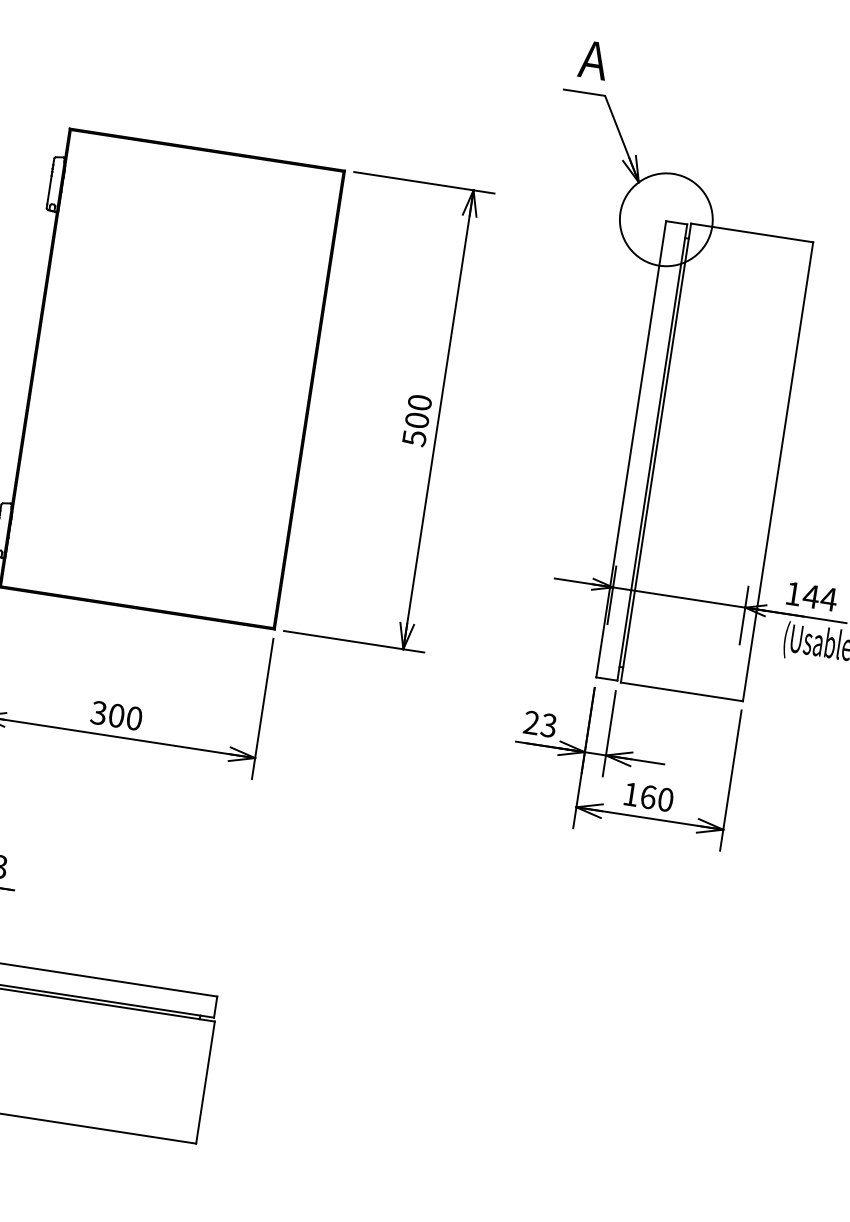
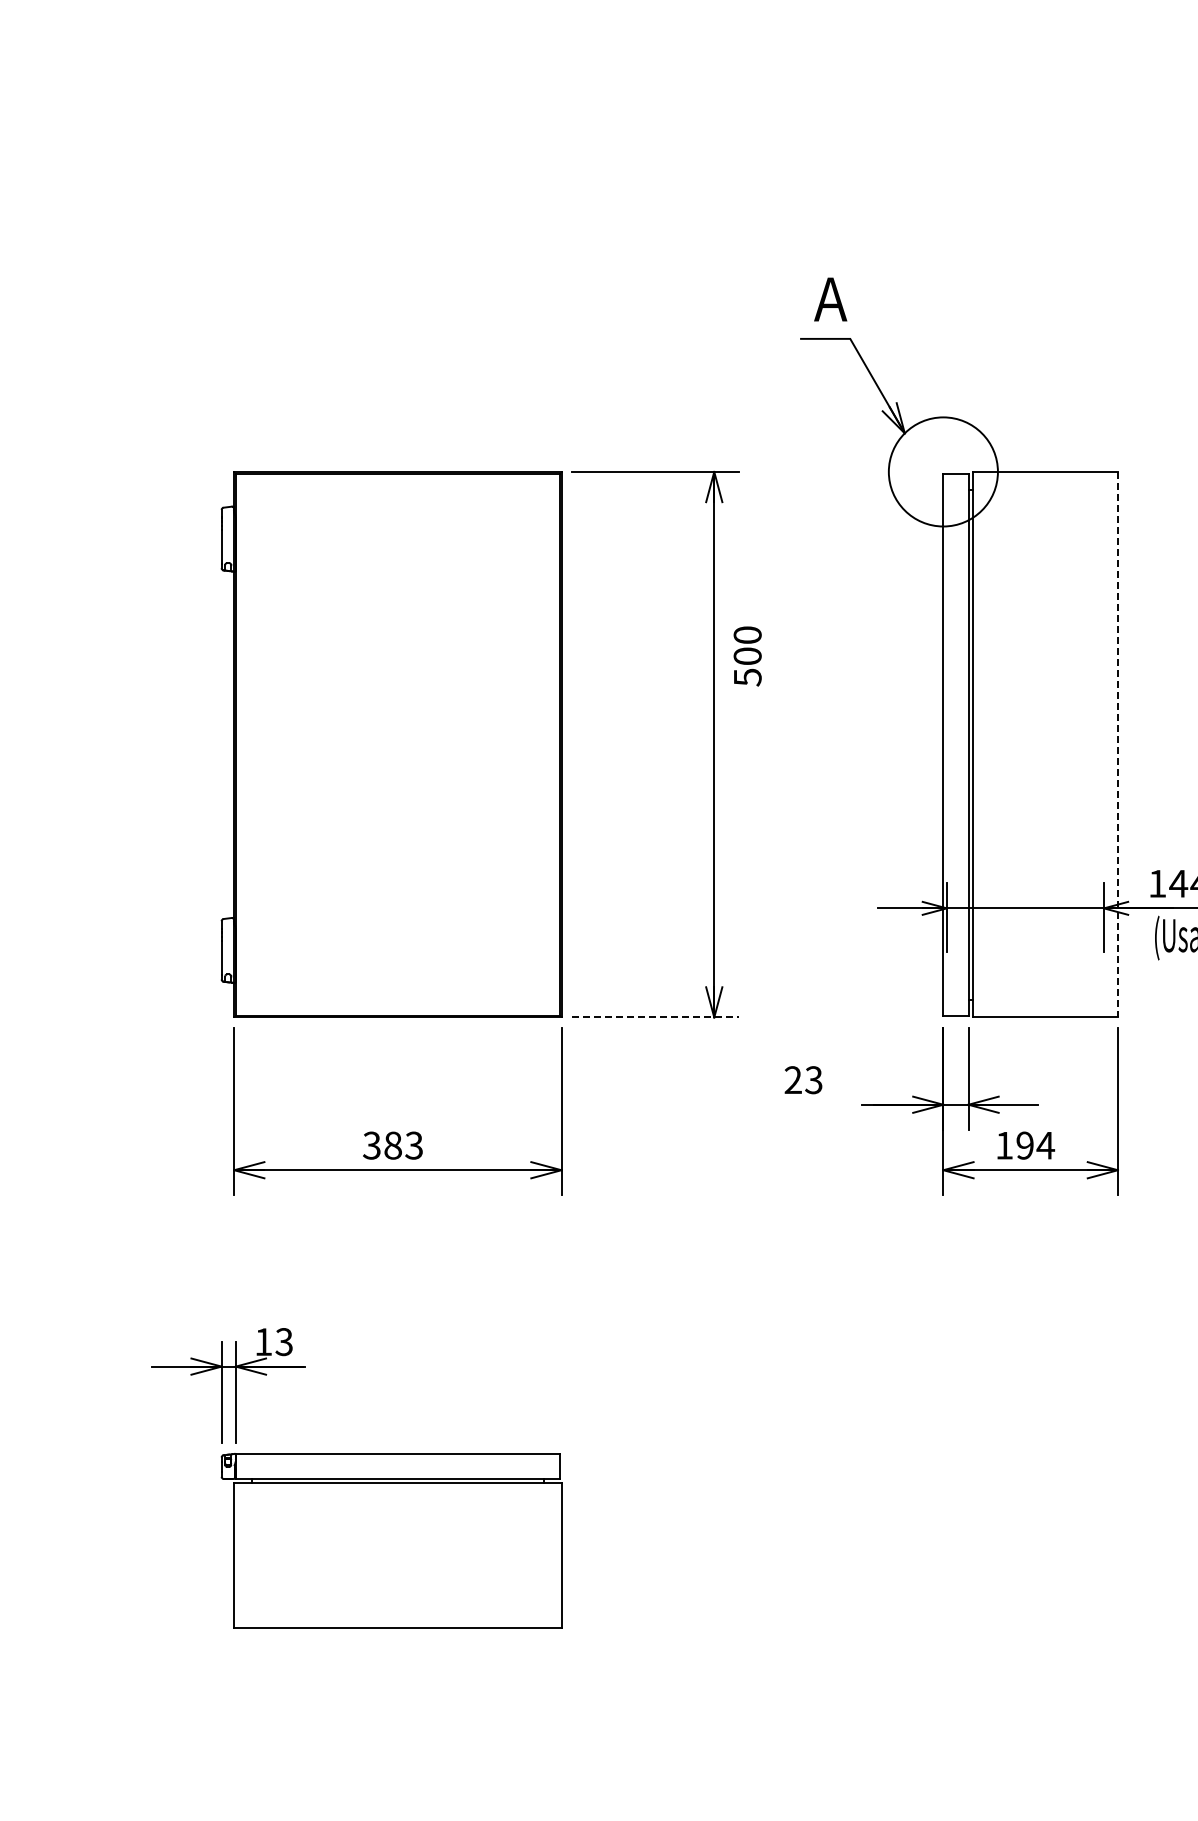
text: (417, 420) -> (747, 656), moved
line: (777, 471) -> (1117, 744), solid -> dashed
line: (354, 641) -> (656, 1017), solid -> dashed
text: (125, 716) -> (403, 1145), 300 -> 383
text: (540, 724) -> (803, 1080), moved
text: (657, 798) -> (1035, 1145), 160 -> 194

